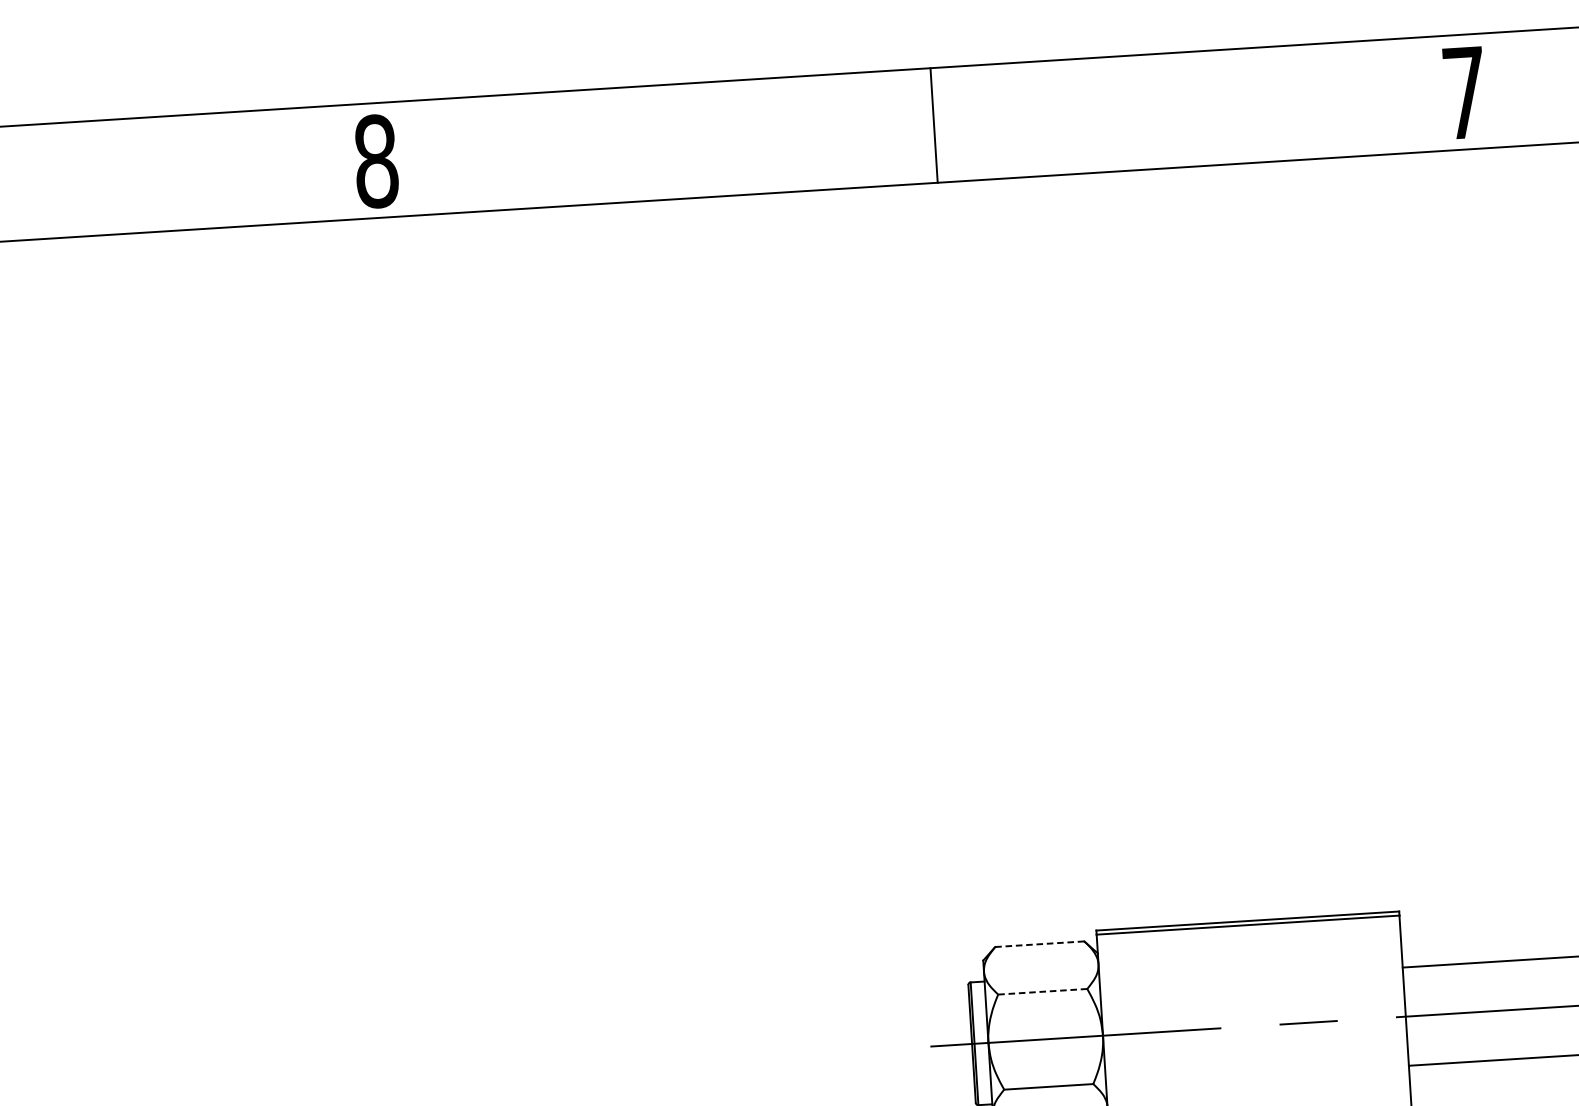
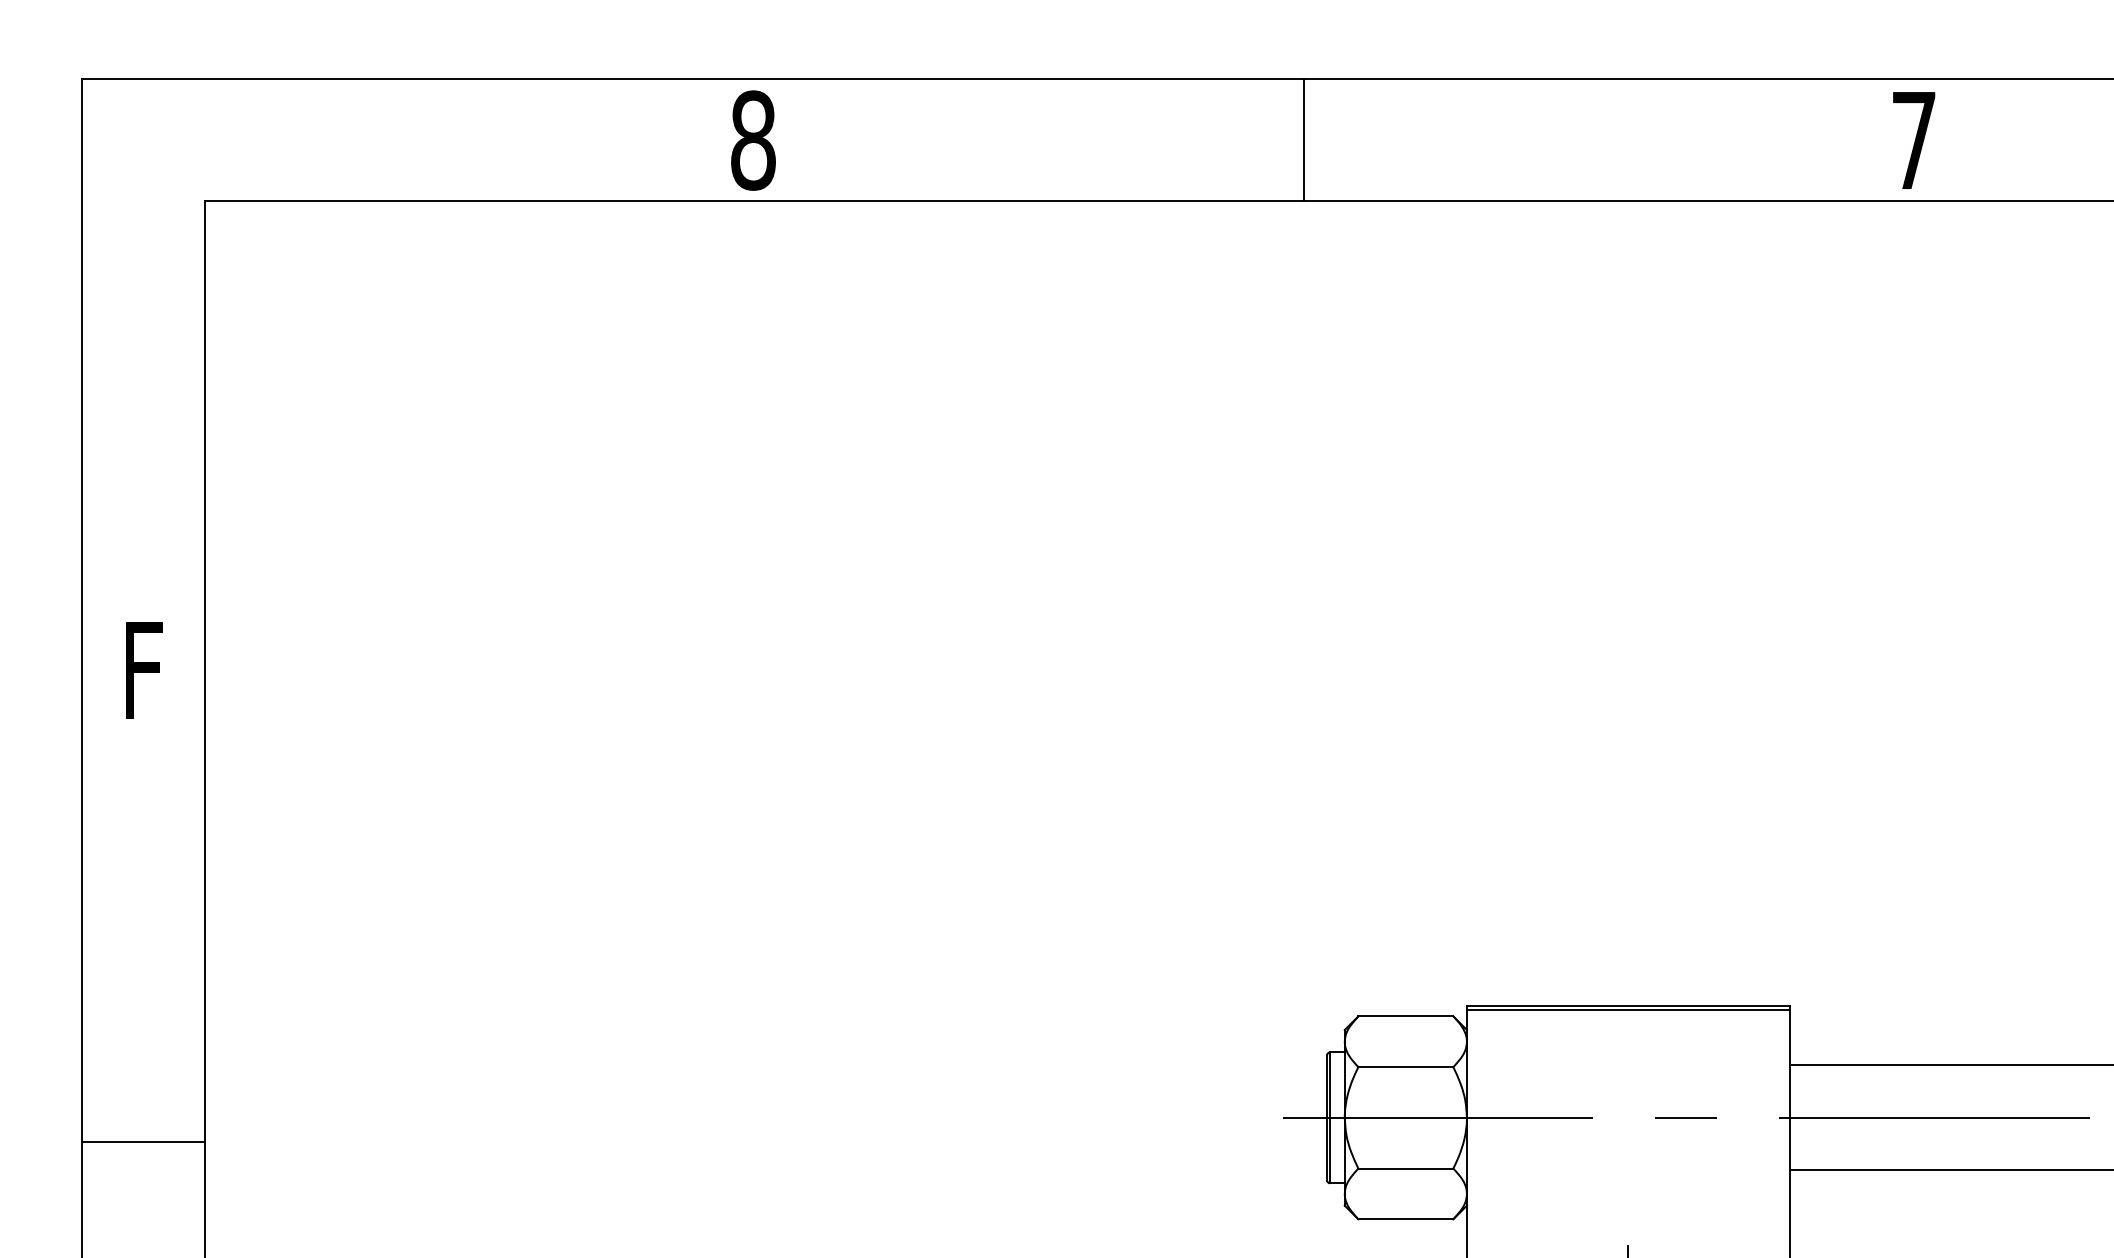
line: (934, 125) -> (1304, 139), moved
line: (1039, 944) -> (1405, 1016), dashed -> solid
line: (1042, 992) -> (1405, 1067), dashed -> solid

